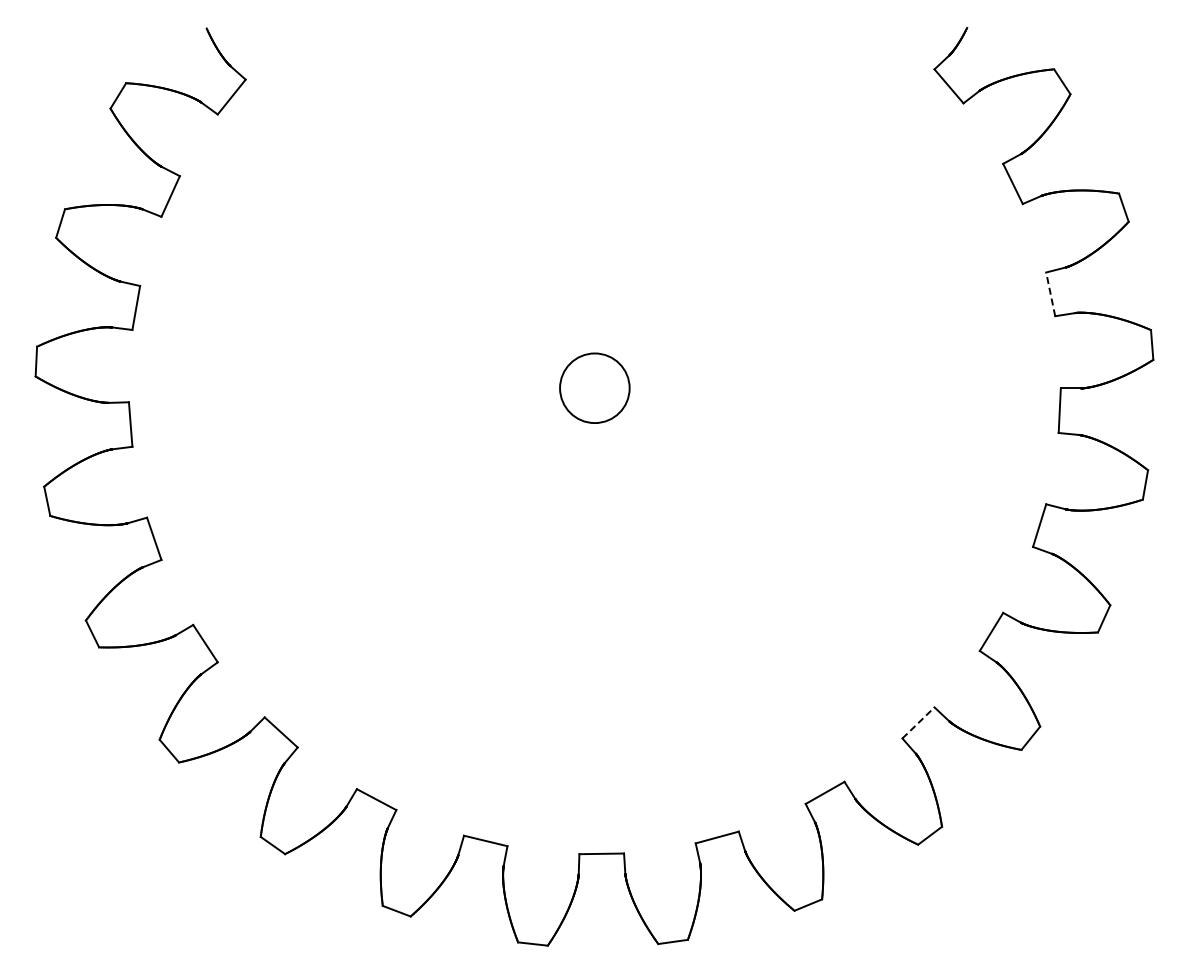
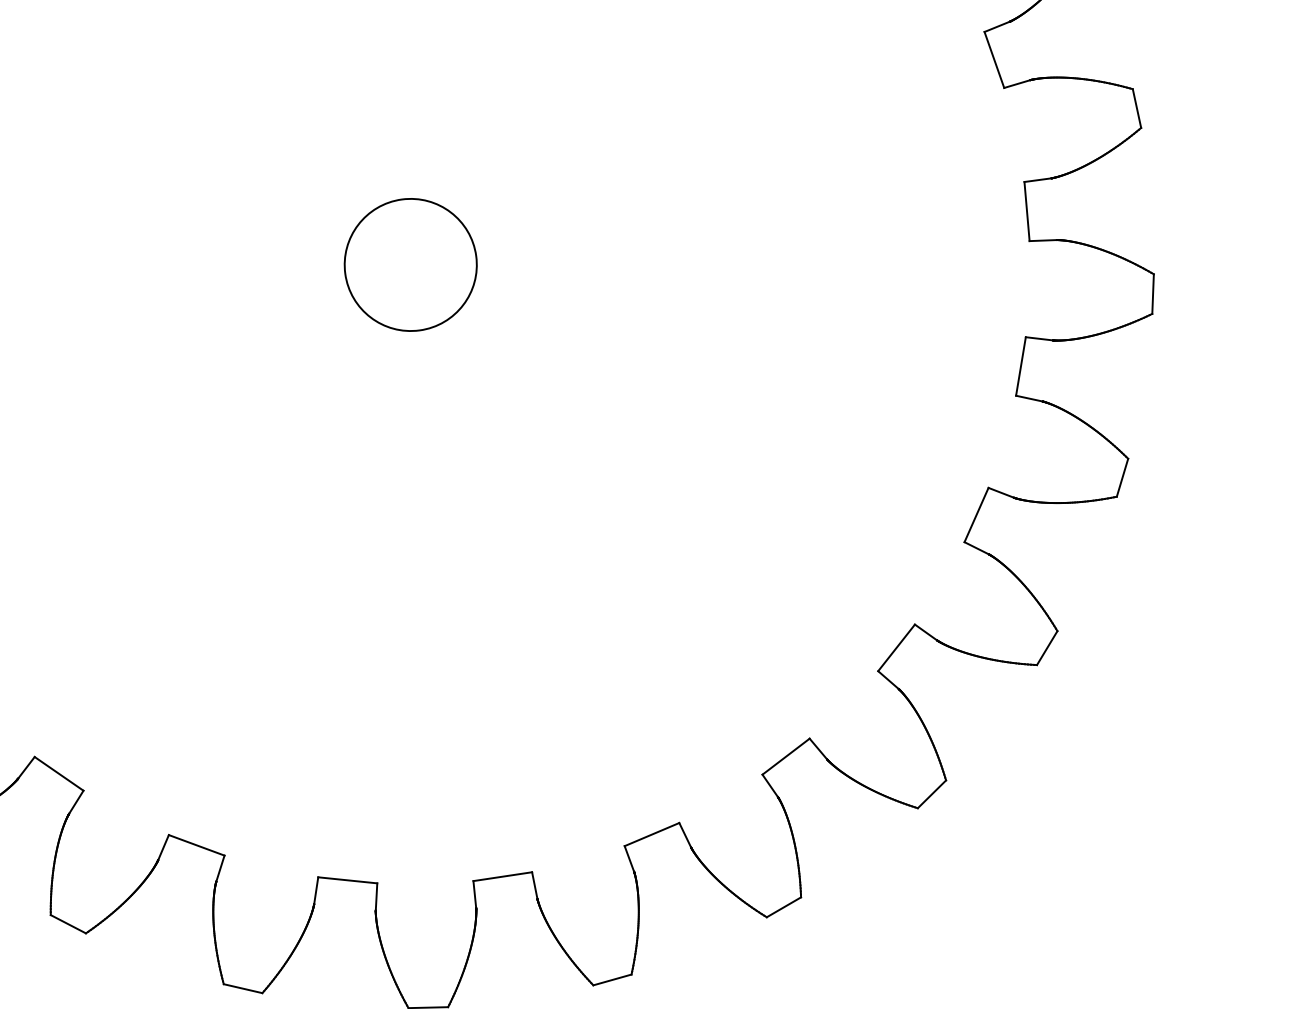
line: (1050, 293) -> (993, 58), dashed -> solid
circle: (594, 387) -> (410, 263), size x1.43
line: (918, 722) -> (896, 647), dashed -> solid

